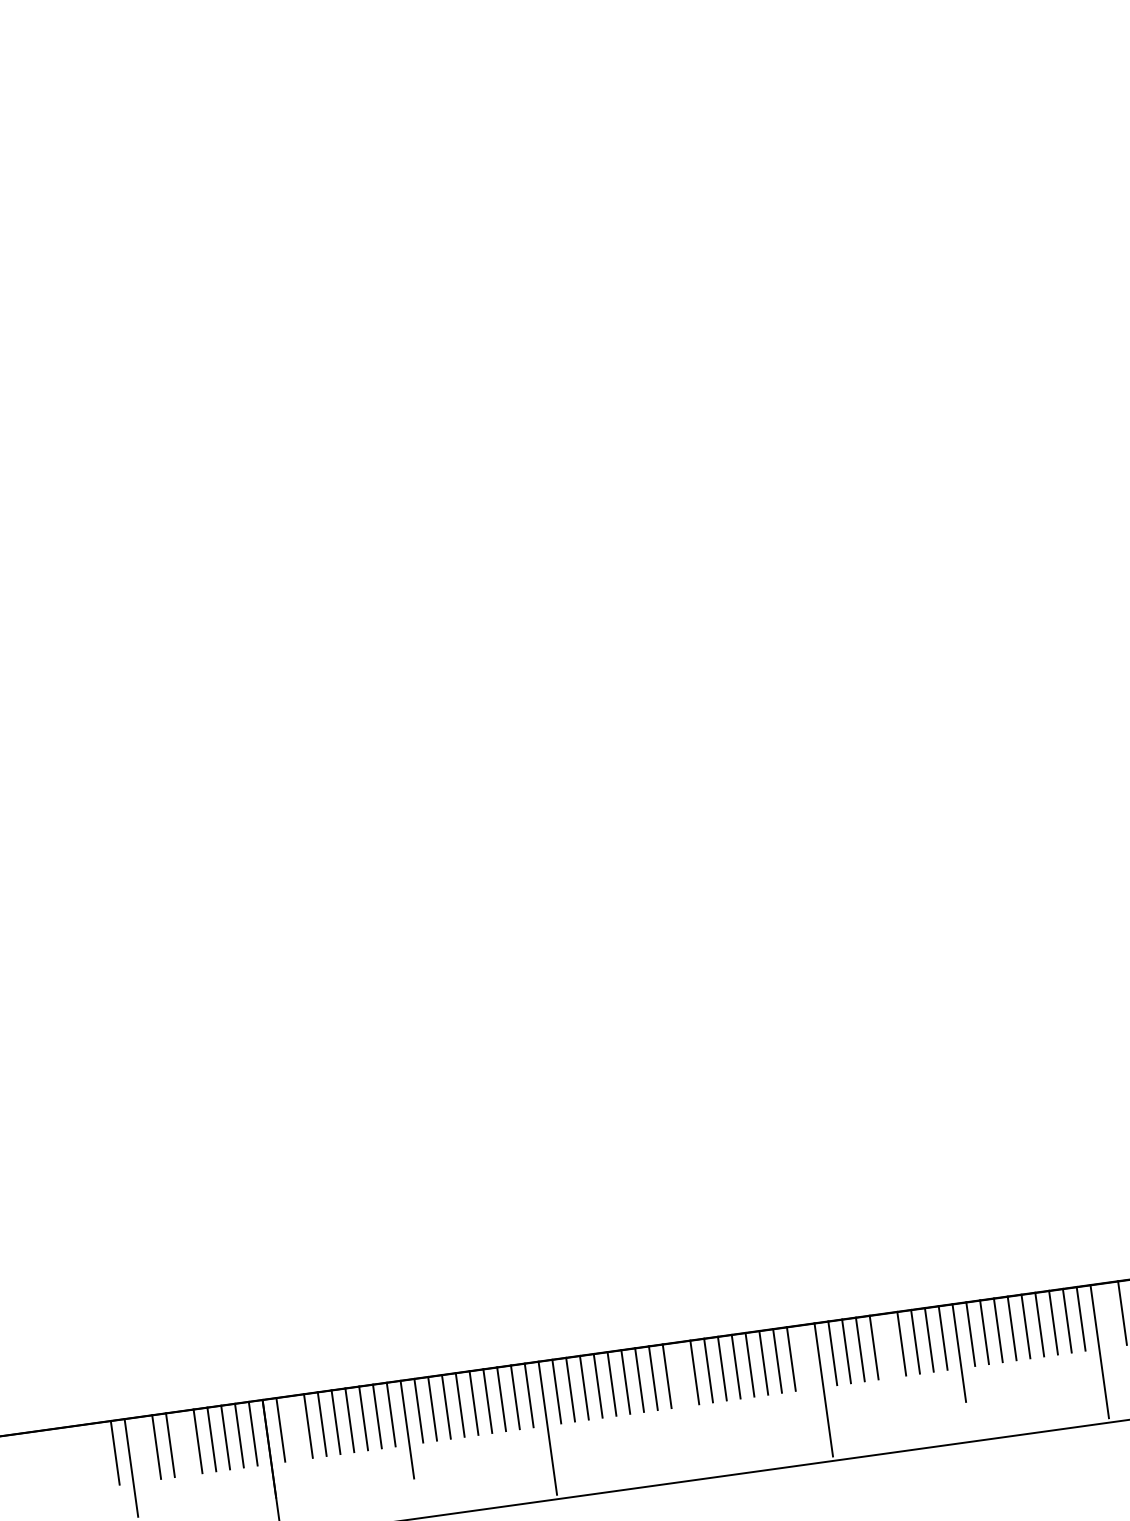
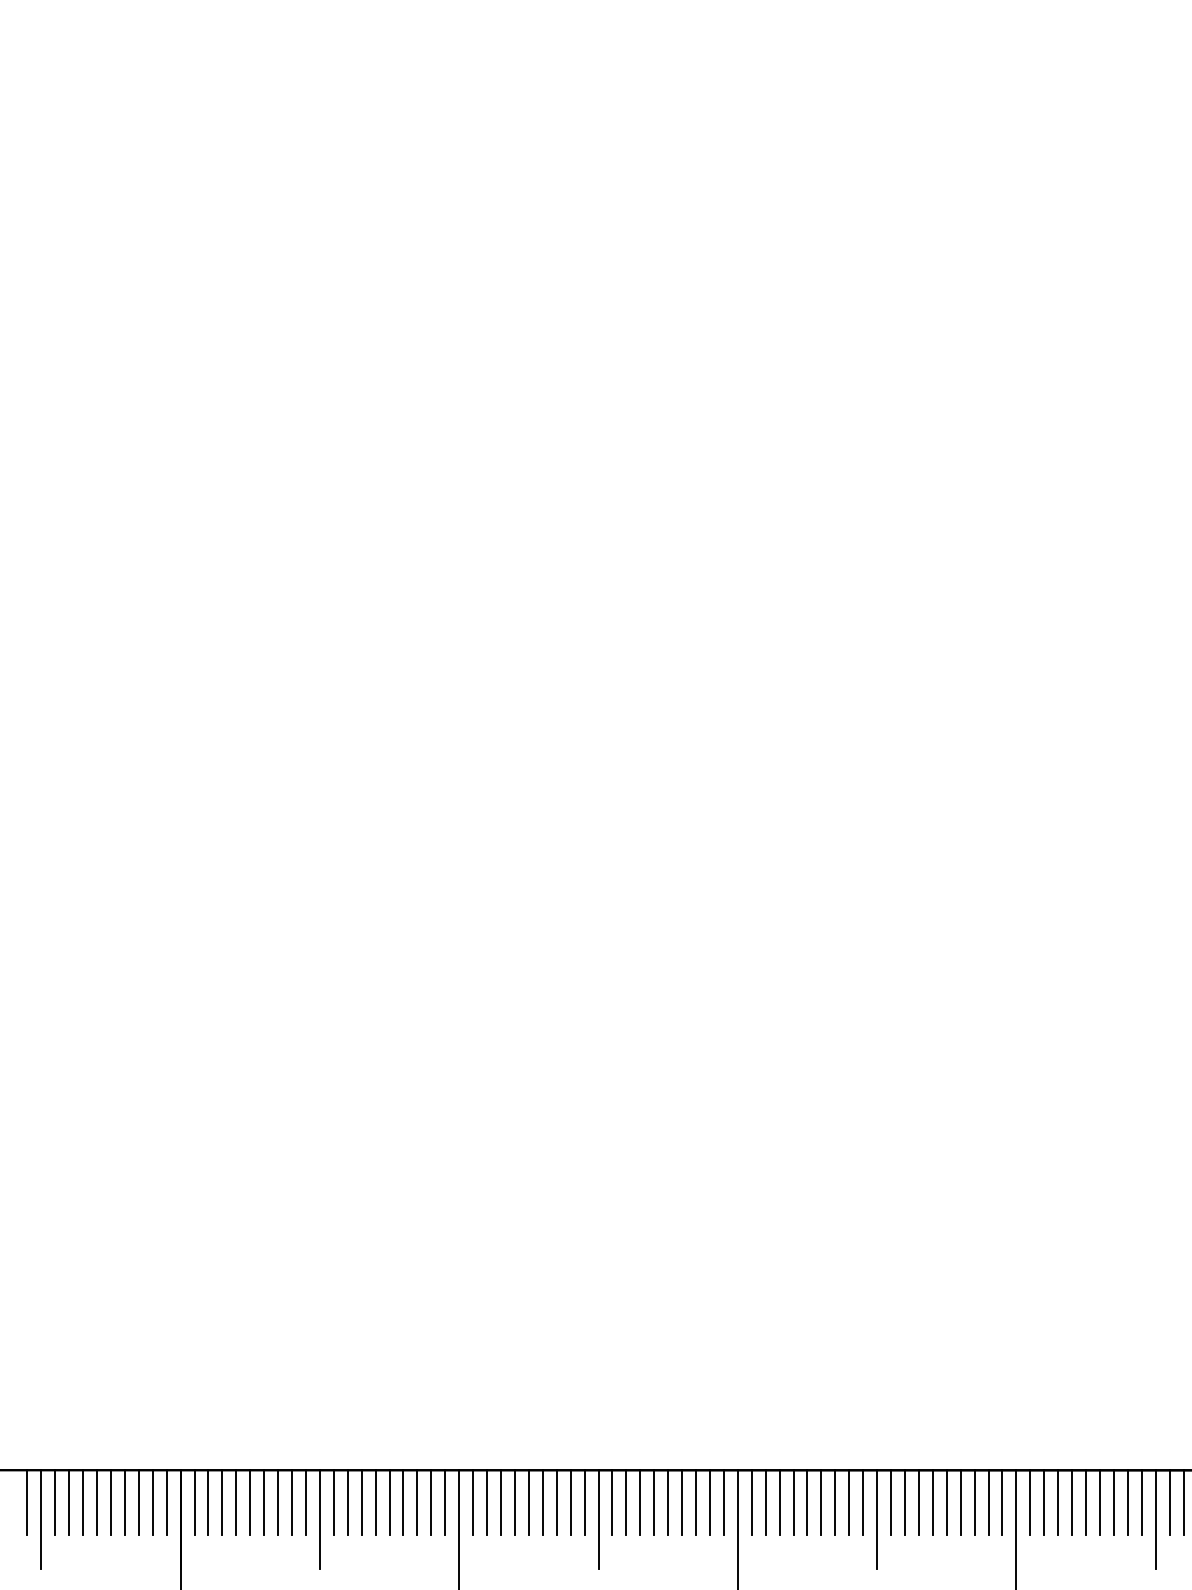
line: (1108, 1315) -> (1030, 1502), added
line: (888, 1345) -> (807, 1502), added
line: (804, 1357) -> (723, 1502), added
line: (683, 1391) -> (598, 1519), added
line: (294, 1427) -> (208, 1502), added
line: (184, 1443) -> (97, 1502), added
line: (143, 1449) -> (55, 1502), added

